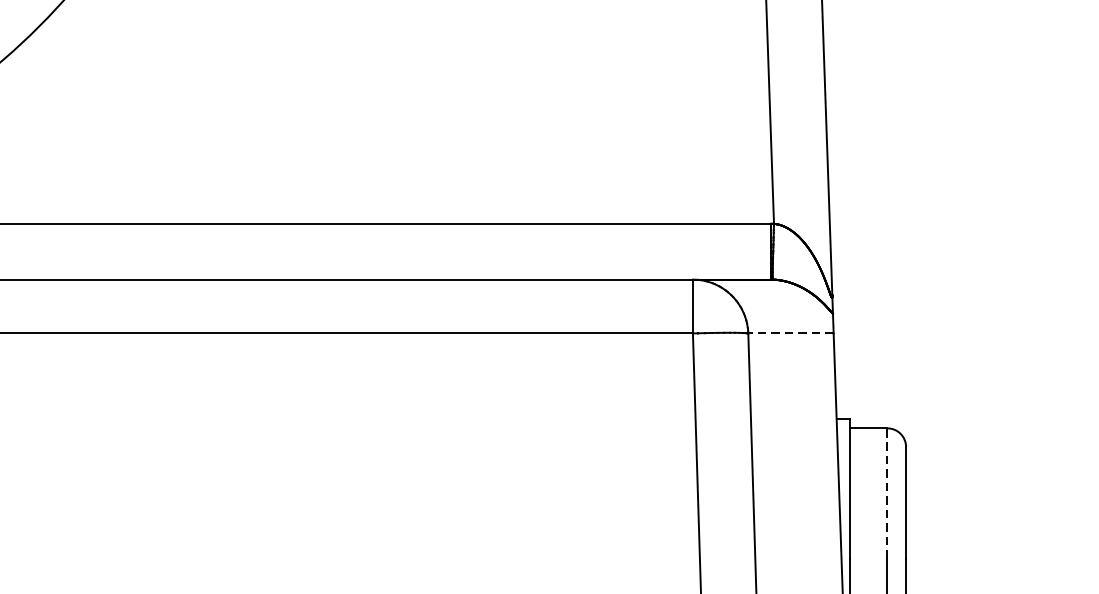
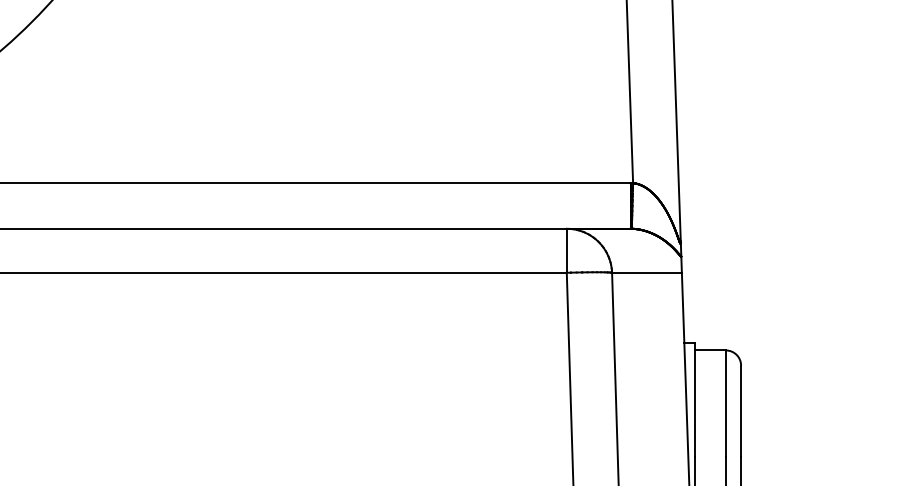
line: (790, 333) -> (646, 272), dashed -> solid
line: (886, 493) -> (725, 403), dashed -> solid

